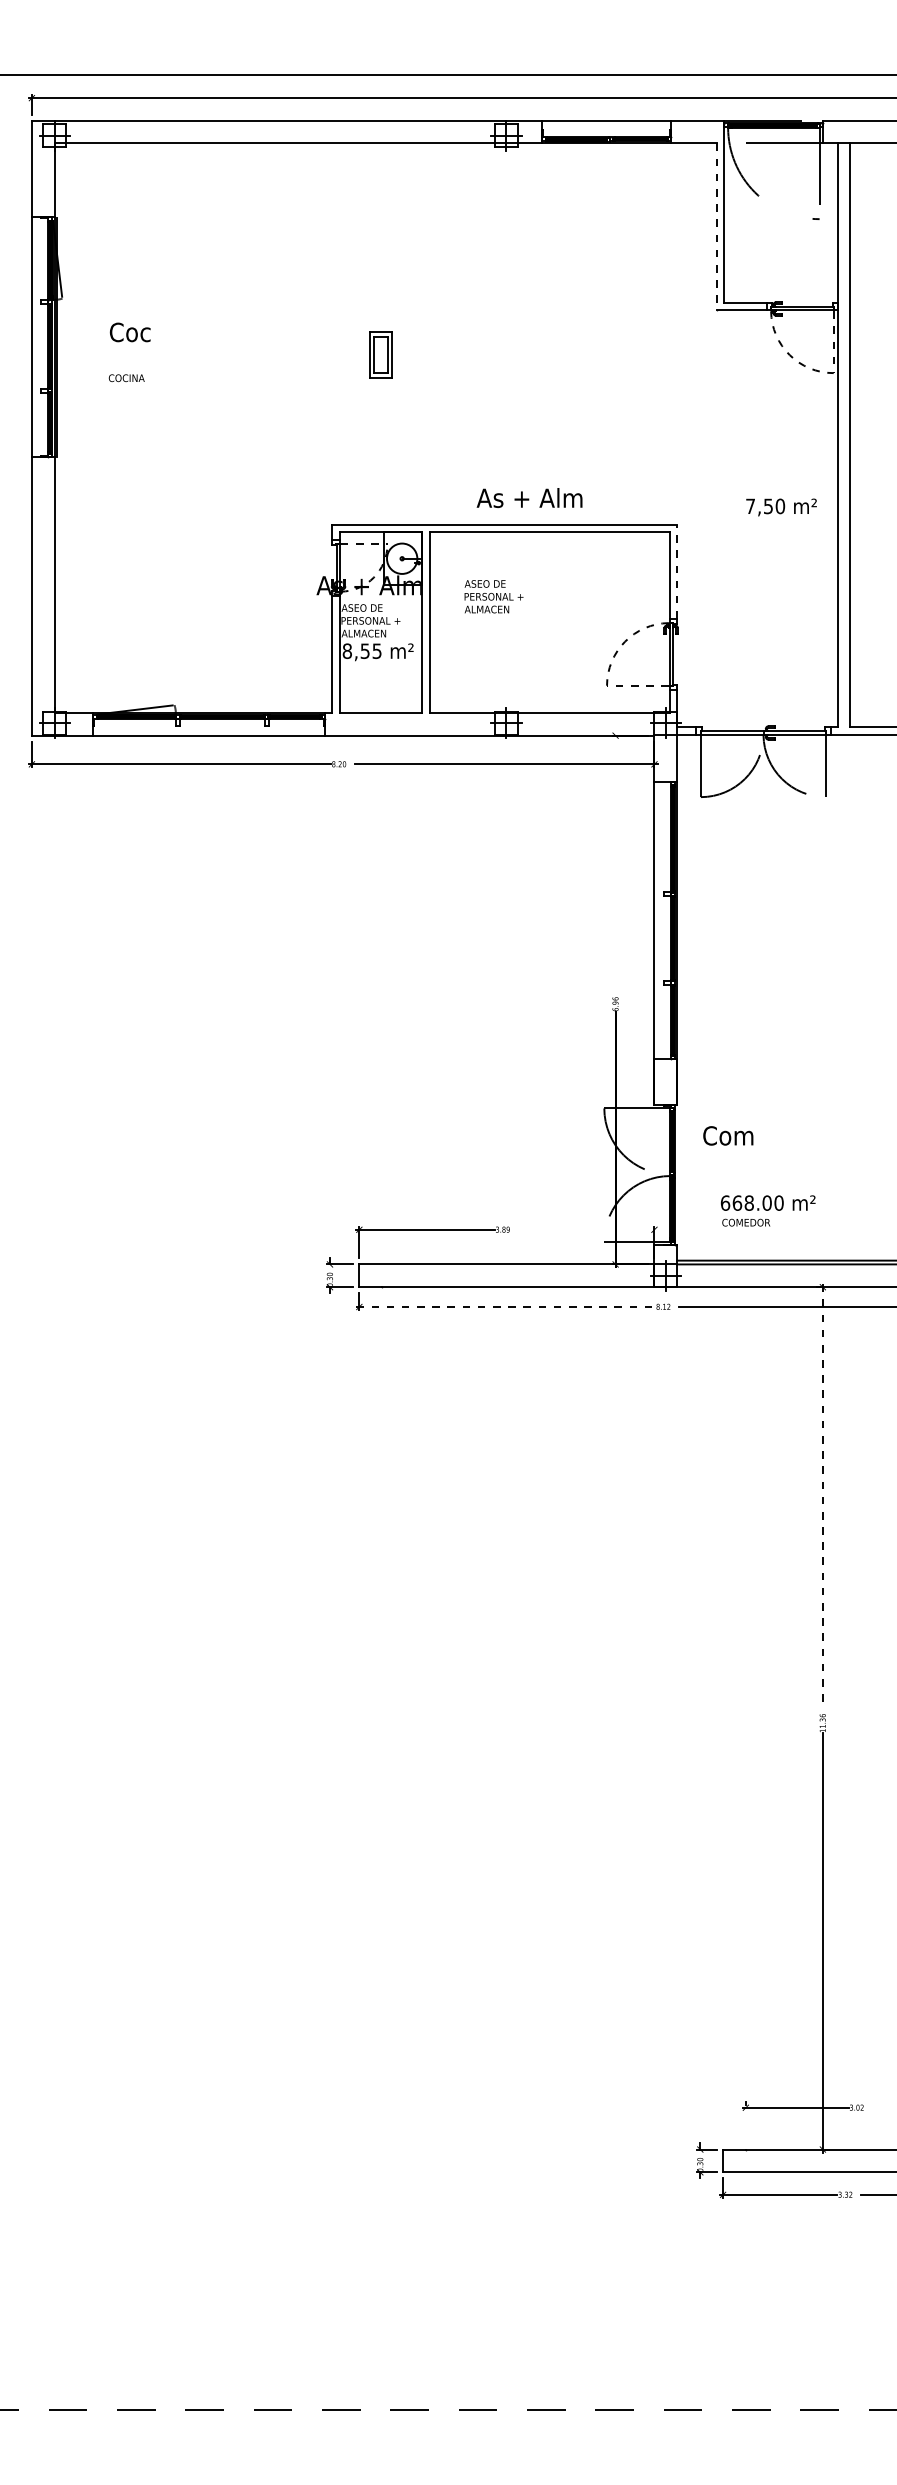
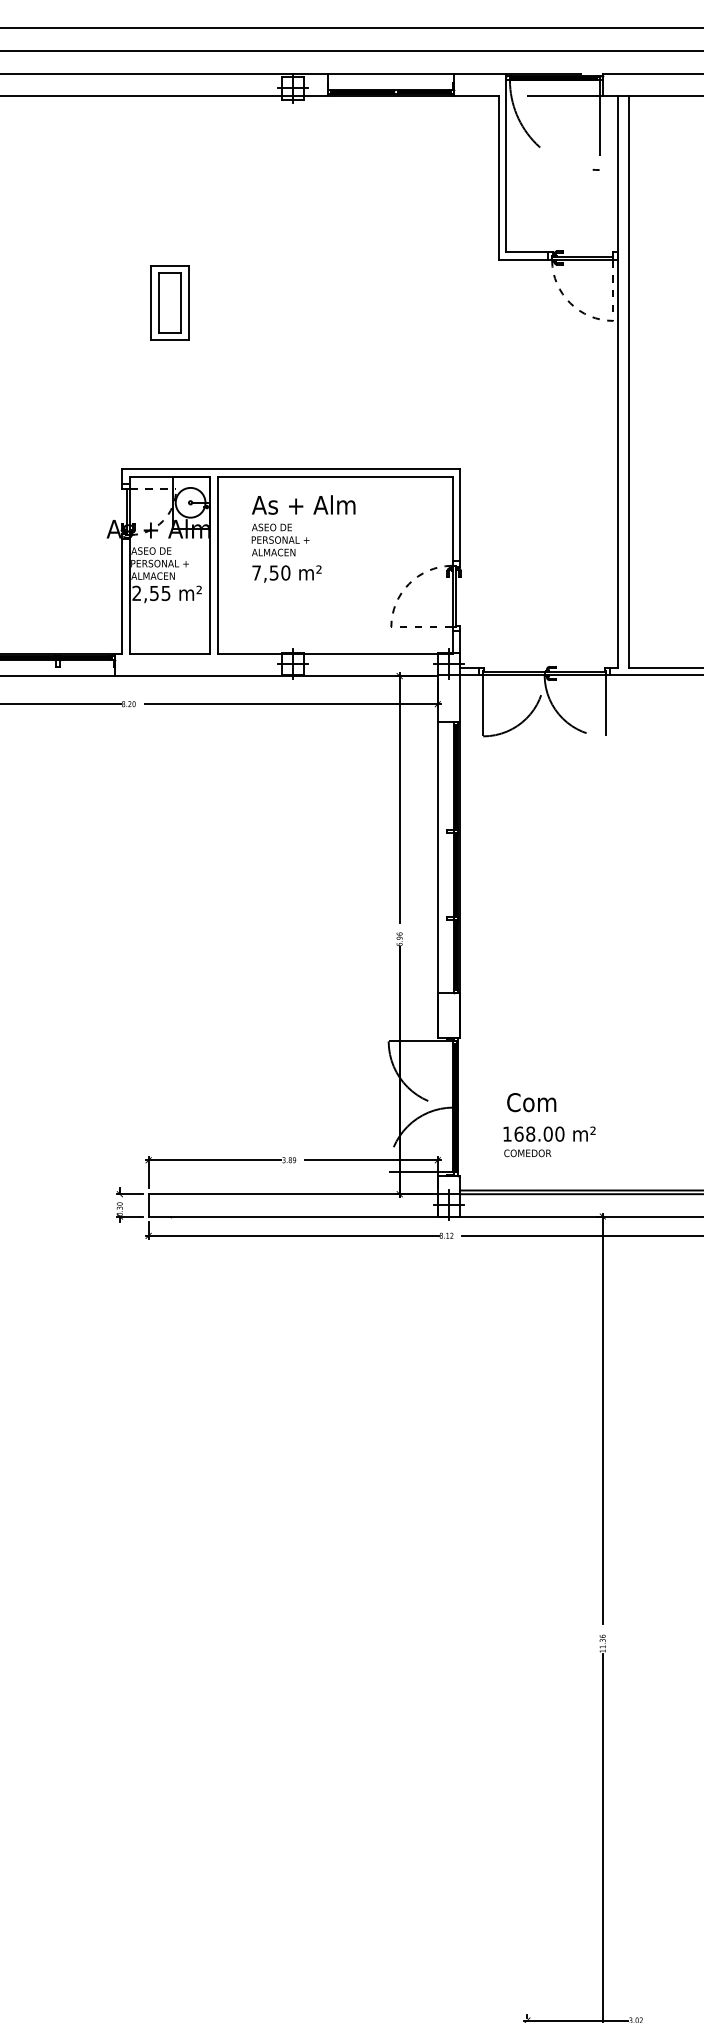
line: (716, 226) -> (498, 177), dashed -> solid
part: (380, 354) -> (169, 302), size x1.67
text: (529, 497) -> (303, 504), moved
text: (781, 507) -> (286, 574), moved
line: (677, 571) -> (460, 515), dashed -> solid
text: (346, 651) -> (136, 593), 8,55 -> 2,55
line: (615, 860) -> (399, 798), added
text: (728, 1135) -> (531, 1102), moved
text: (725, 1202) -> (507, 1133), 668.00 -> 168.00
line: (588, 1229) -> (373, 1159), added
line: (505, 1306) -> (291, 1235), dashed -> solid
line: (822, 1493) -> (602, 1418), dashed -> solid

